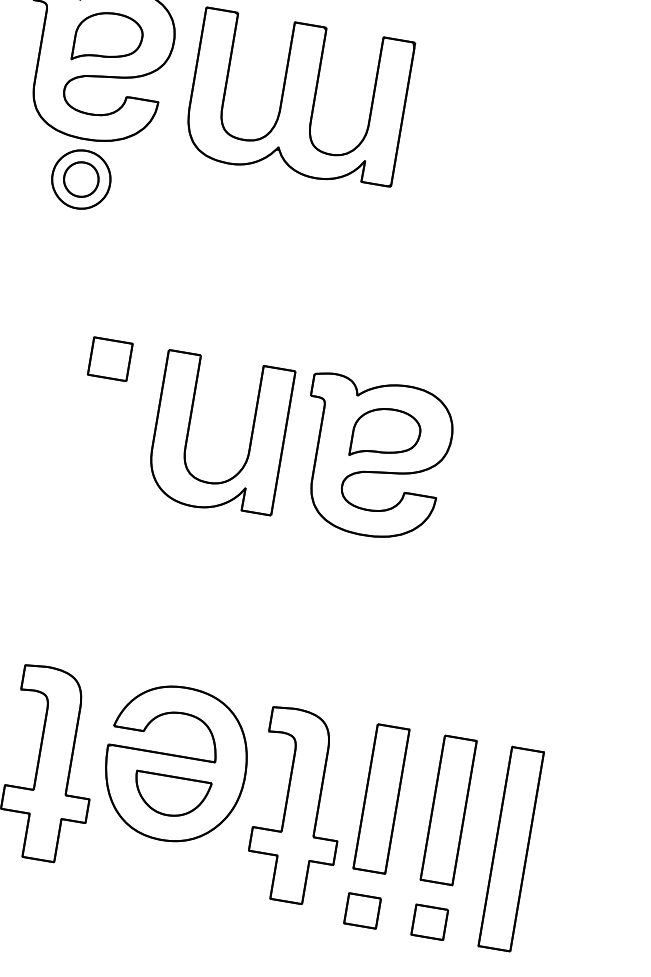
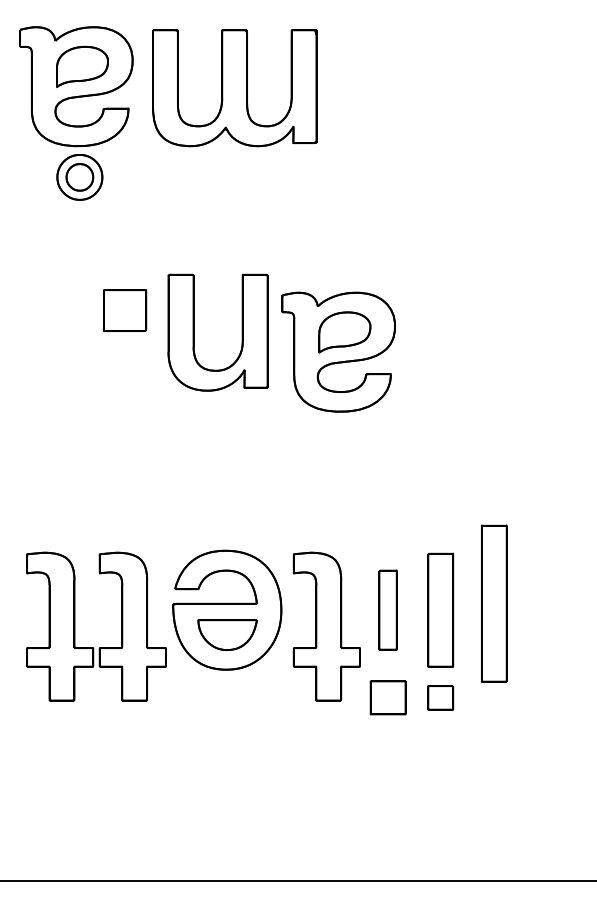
part: (109, 357) -> (124, 309), size x1.4
part: (189, 429) -> (194, 332), moved
part: (380, 797) -> (387, 609), size x0.7
part: (511, 848) -> (494, 603), moved
part: (361, 910) -> (387, 697), size x1.4

